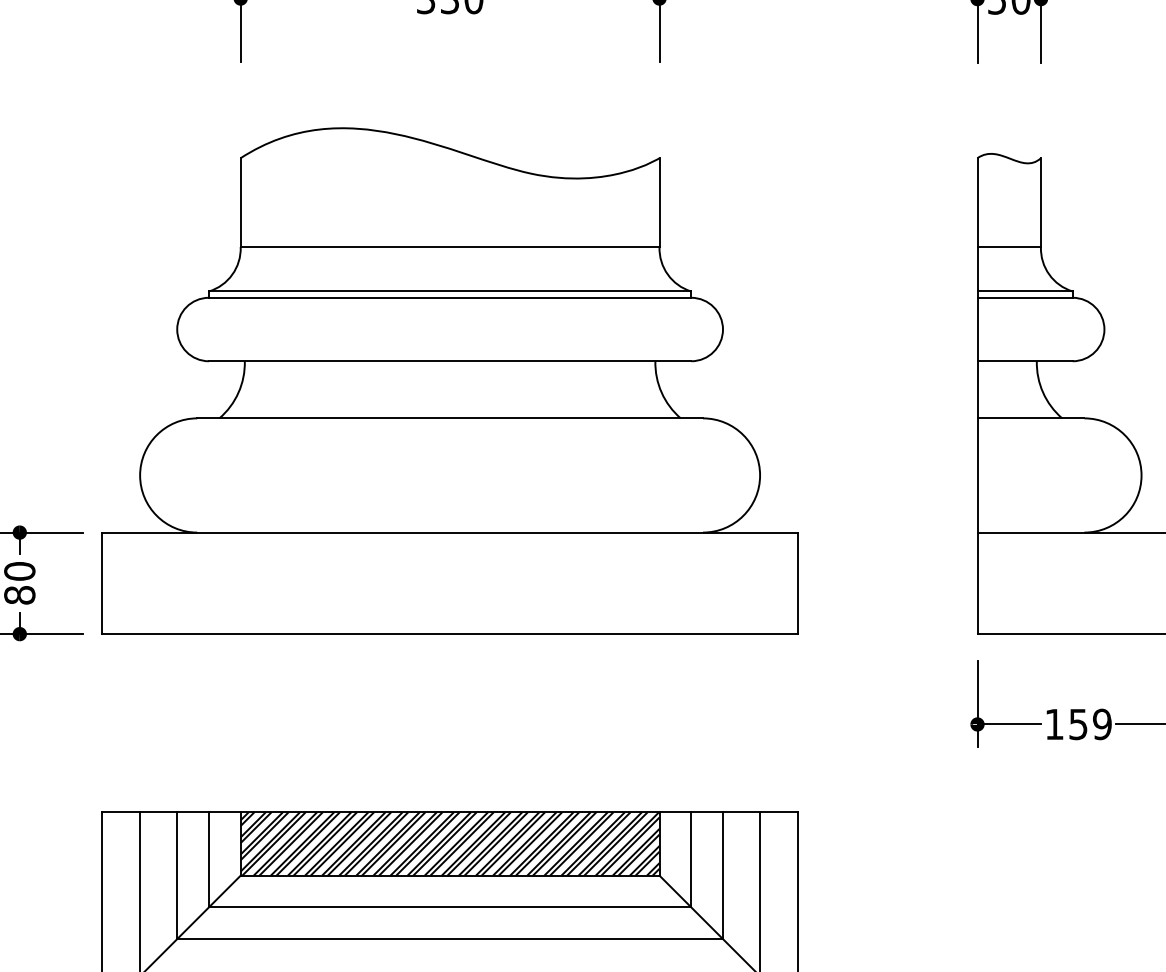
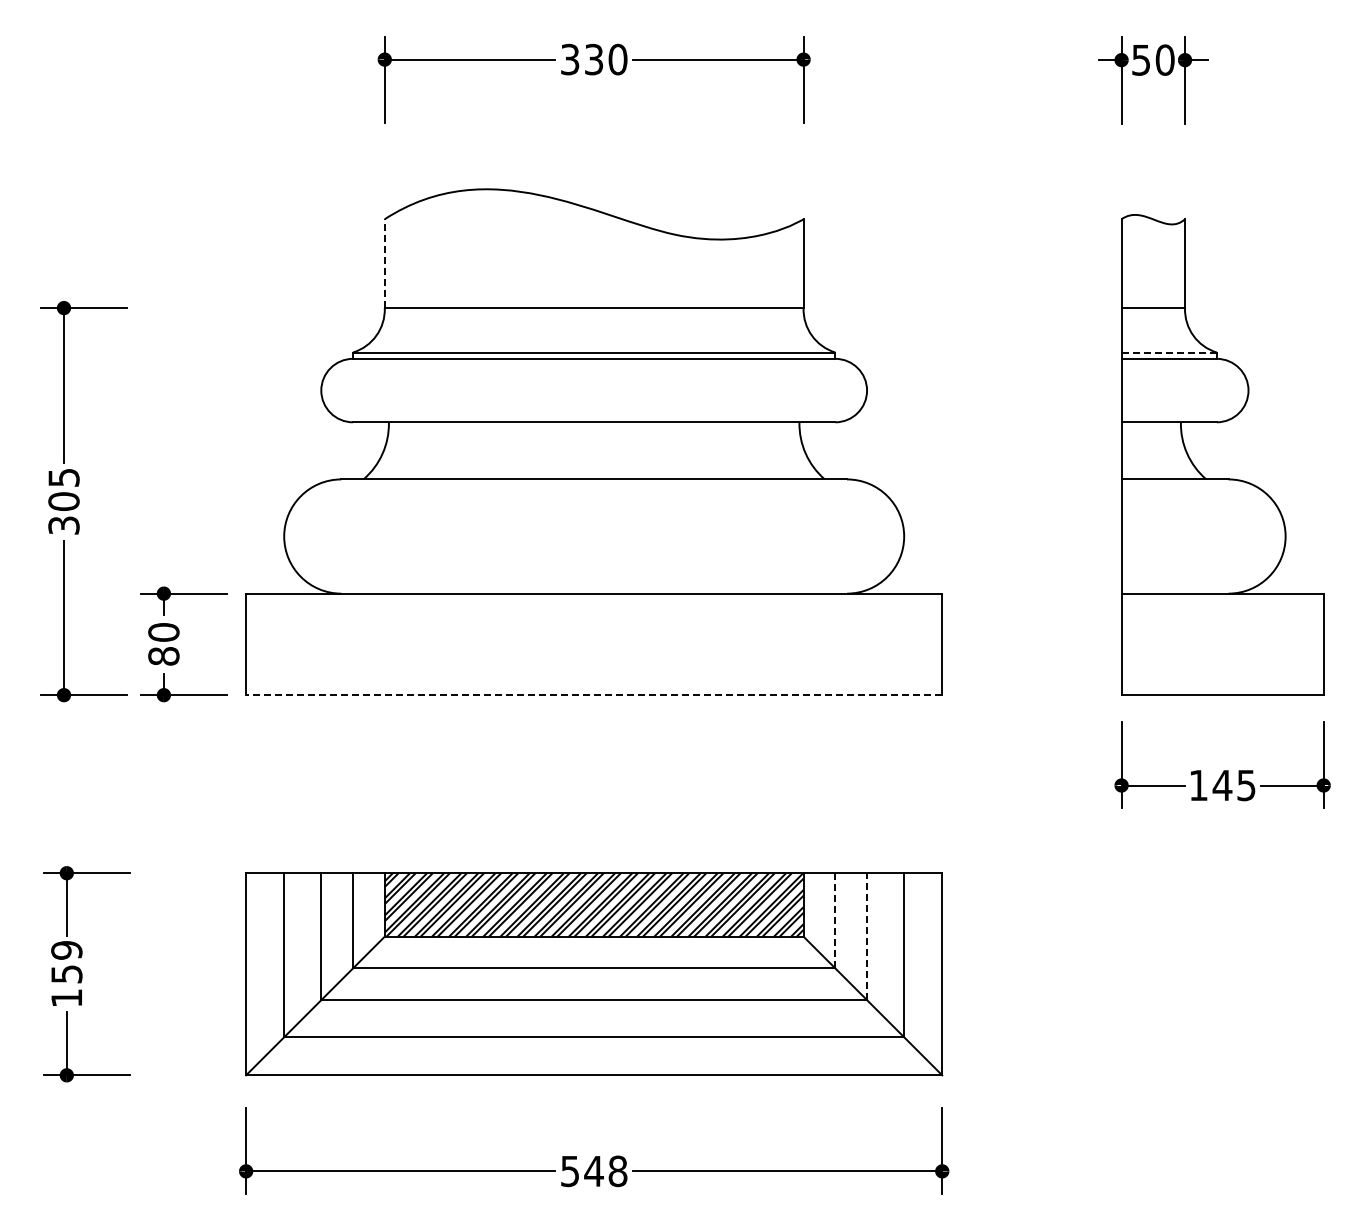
line: (240, 202) -> (384, 263), solid -> dashed
line: (1025, 291) -> (1169, 352), solid -> dashed
line: (449, 634) -> (593, 695), solid -> dashed
text: (1089, 724) -> (1233, 785), 159 -> 145
line: (691, 859) -> (835, 920), solid -> dashed
line: (723, 875) -> (867, 936), solid -> dashed

